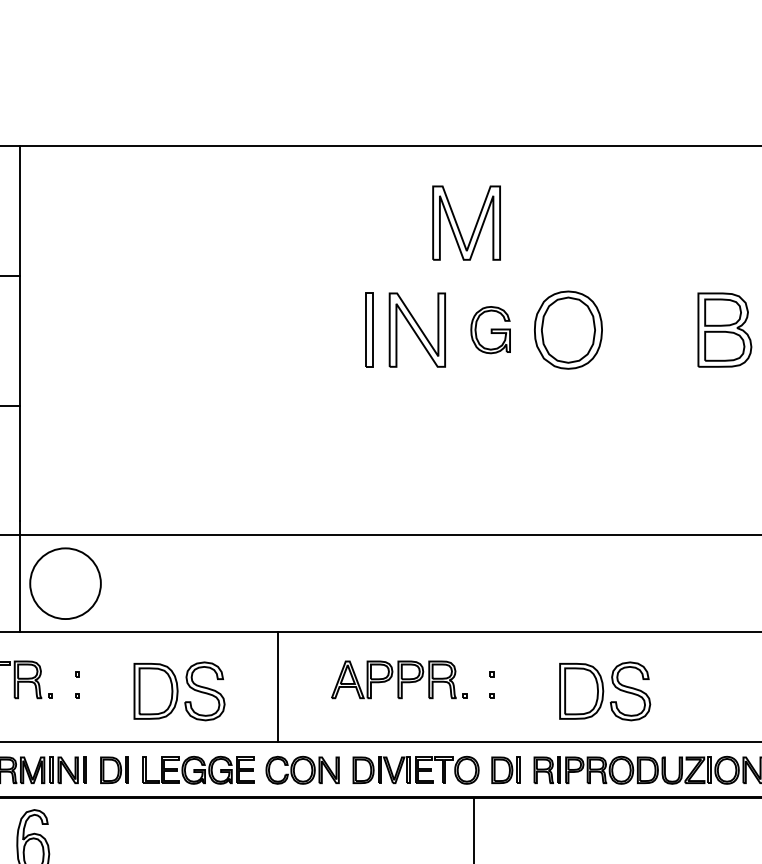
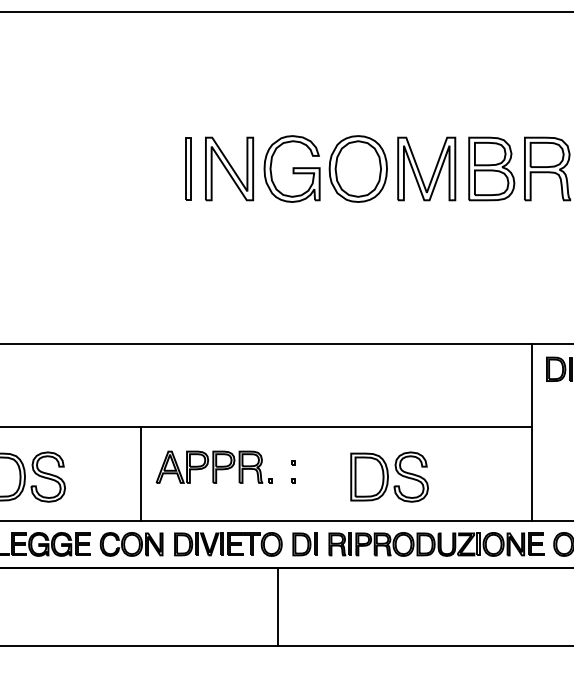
part: (458, 225) -> (419, 171), moved
part: (490, 329) -> (291, 168), size x1.67
line: (277, 687) -> (140, 473), moved

